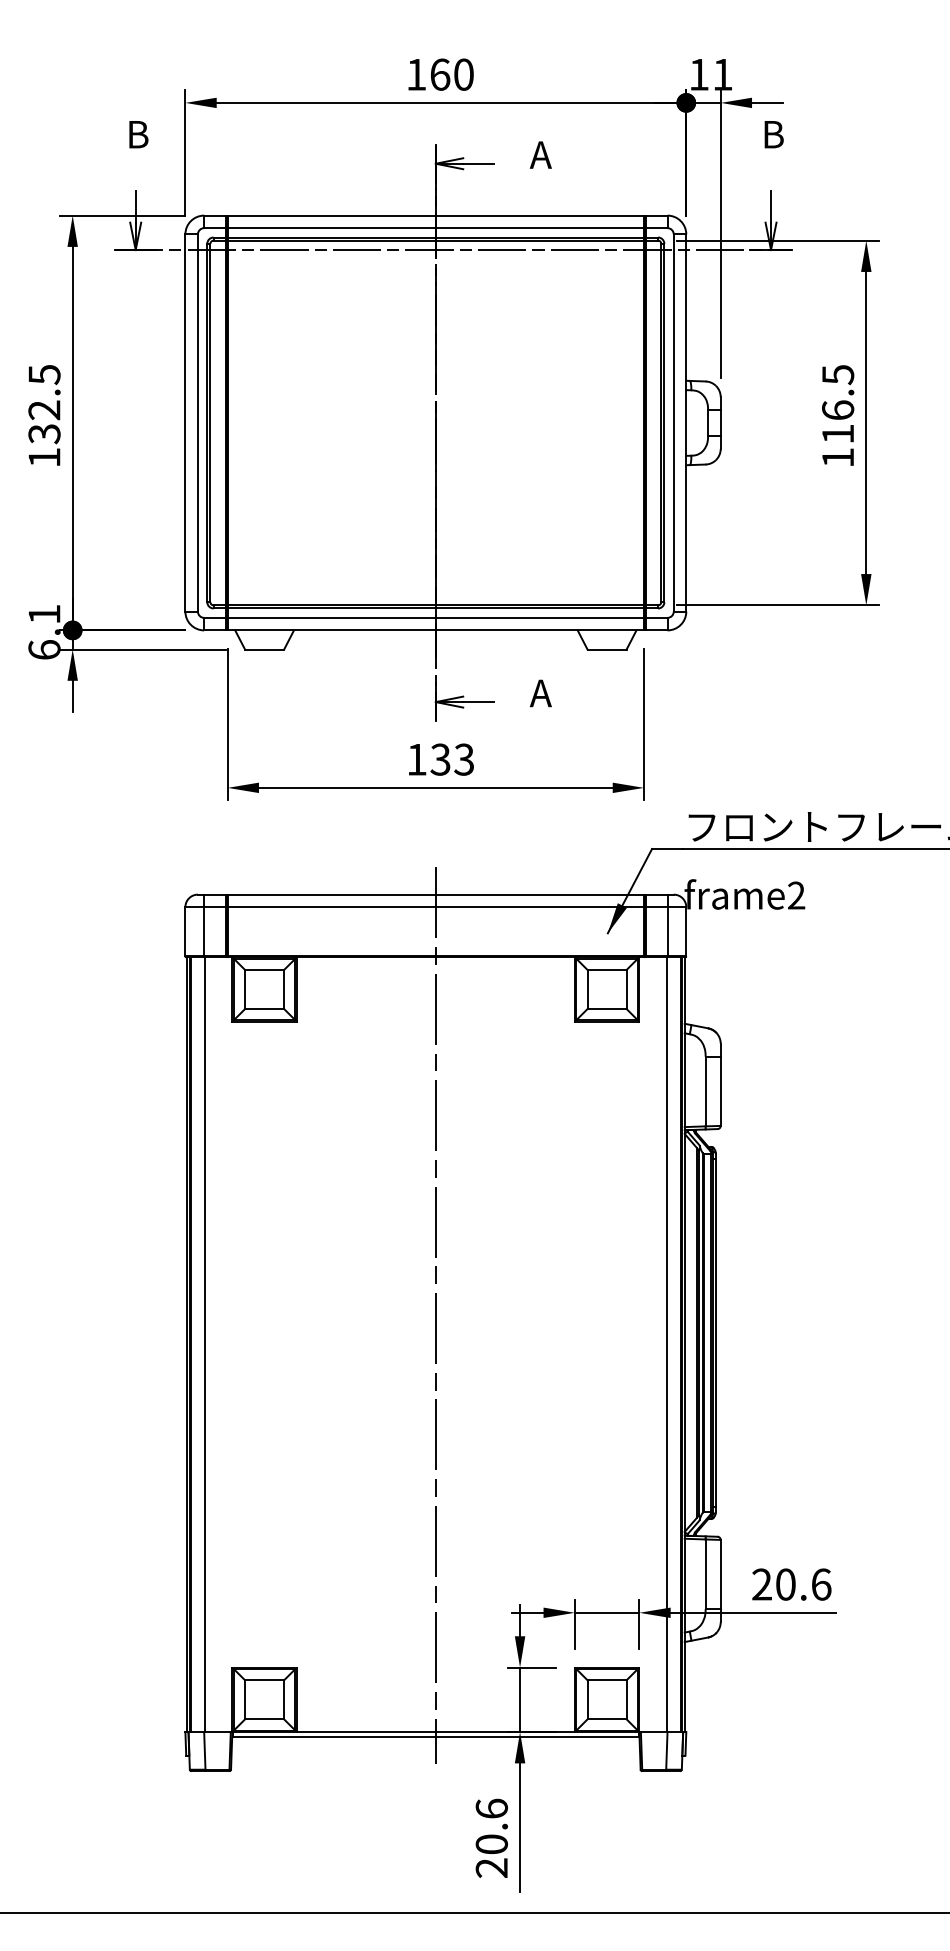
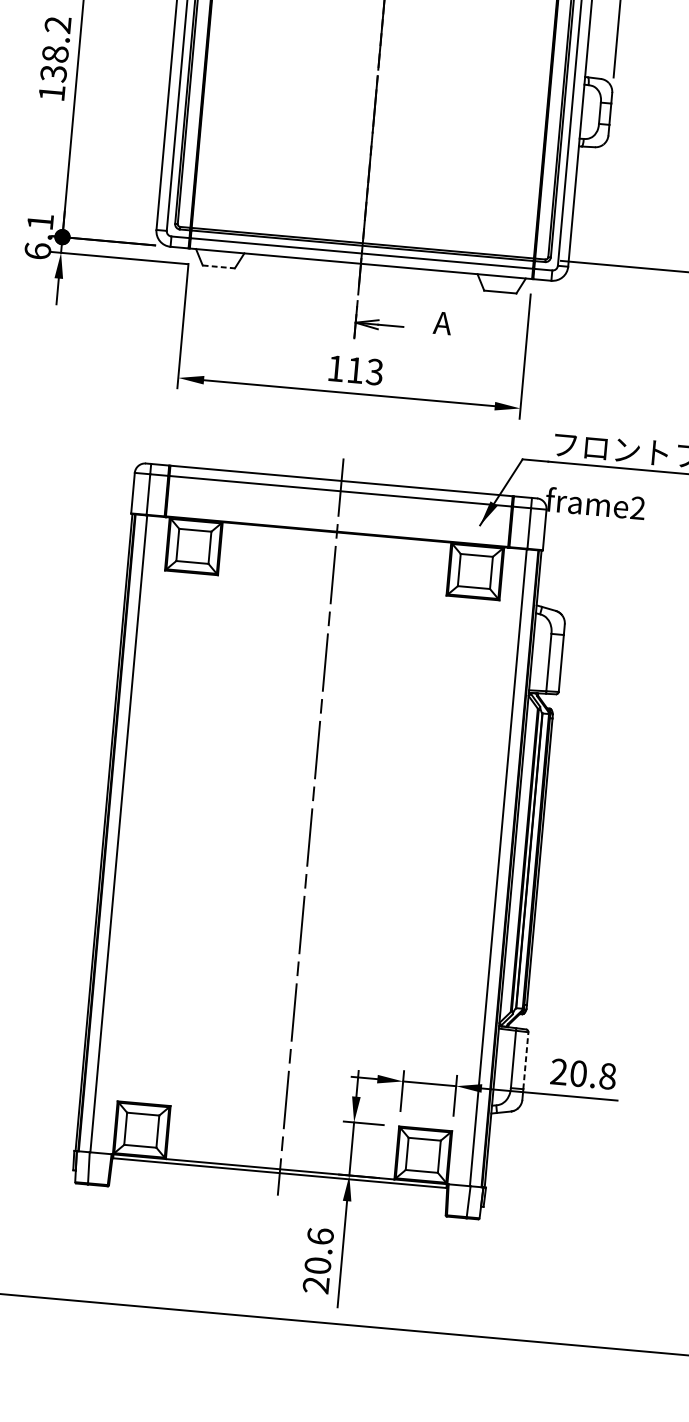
text: (44, 392) -> (56, 39), 132.5 -> 138.2
line: (264, 649) -> (218, 266), solid -> dashed
text: (440, 759) -> (355, 370), 133 -> 113
line: (720, 1574) -> (525, 1060), solid -> dashed
text: (821, 1584) -> (607, 1076), 20.6 -> 20.8

